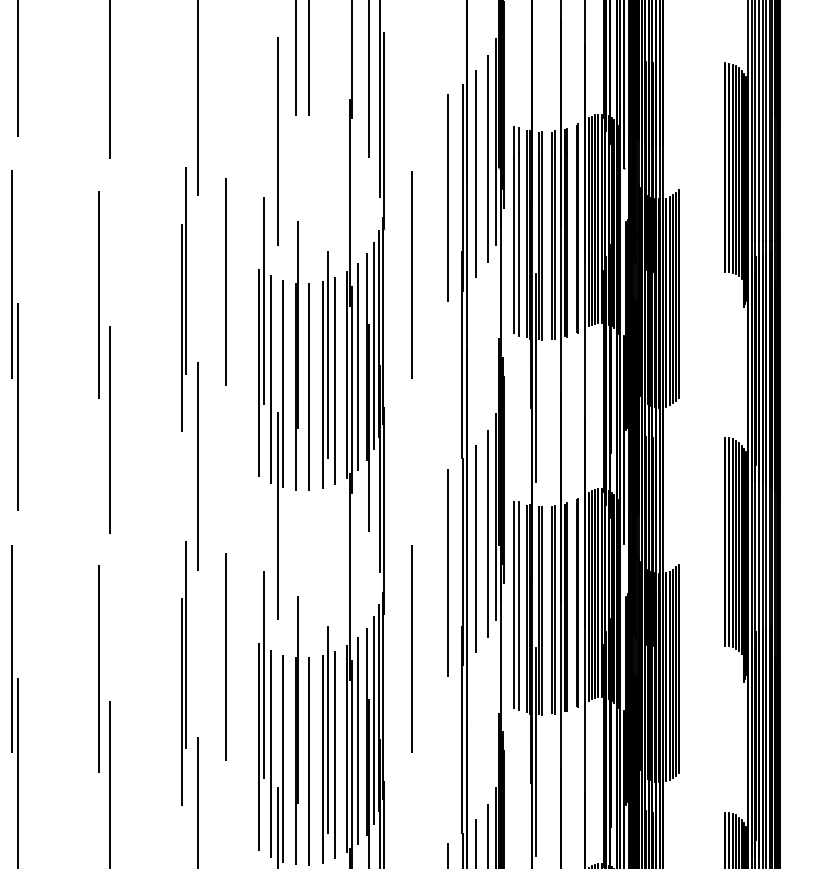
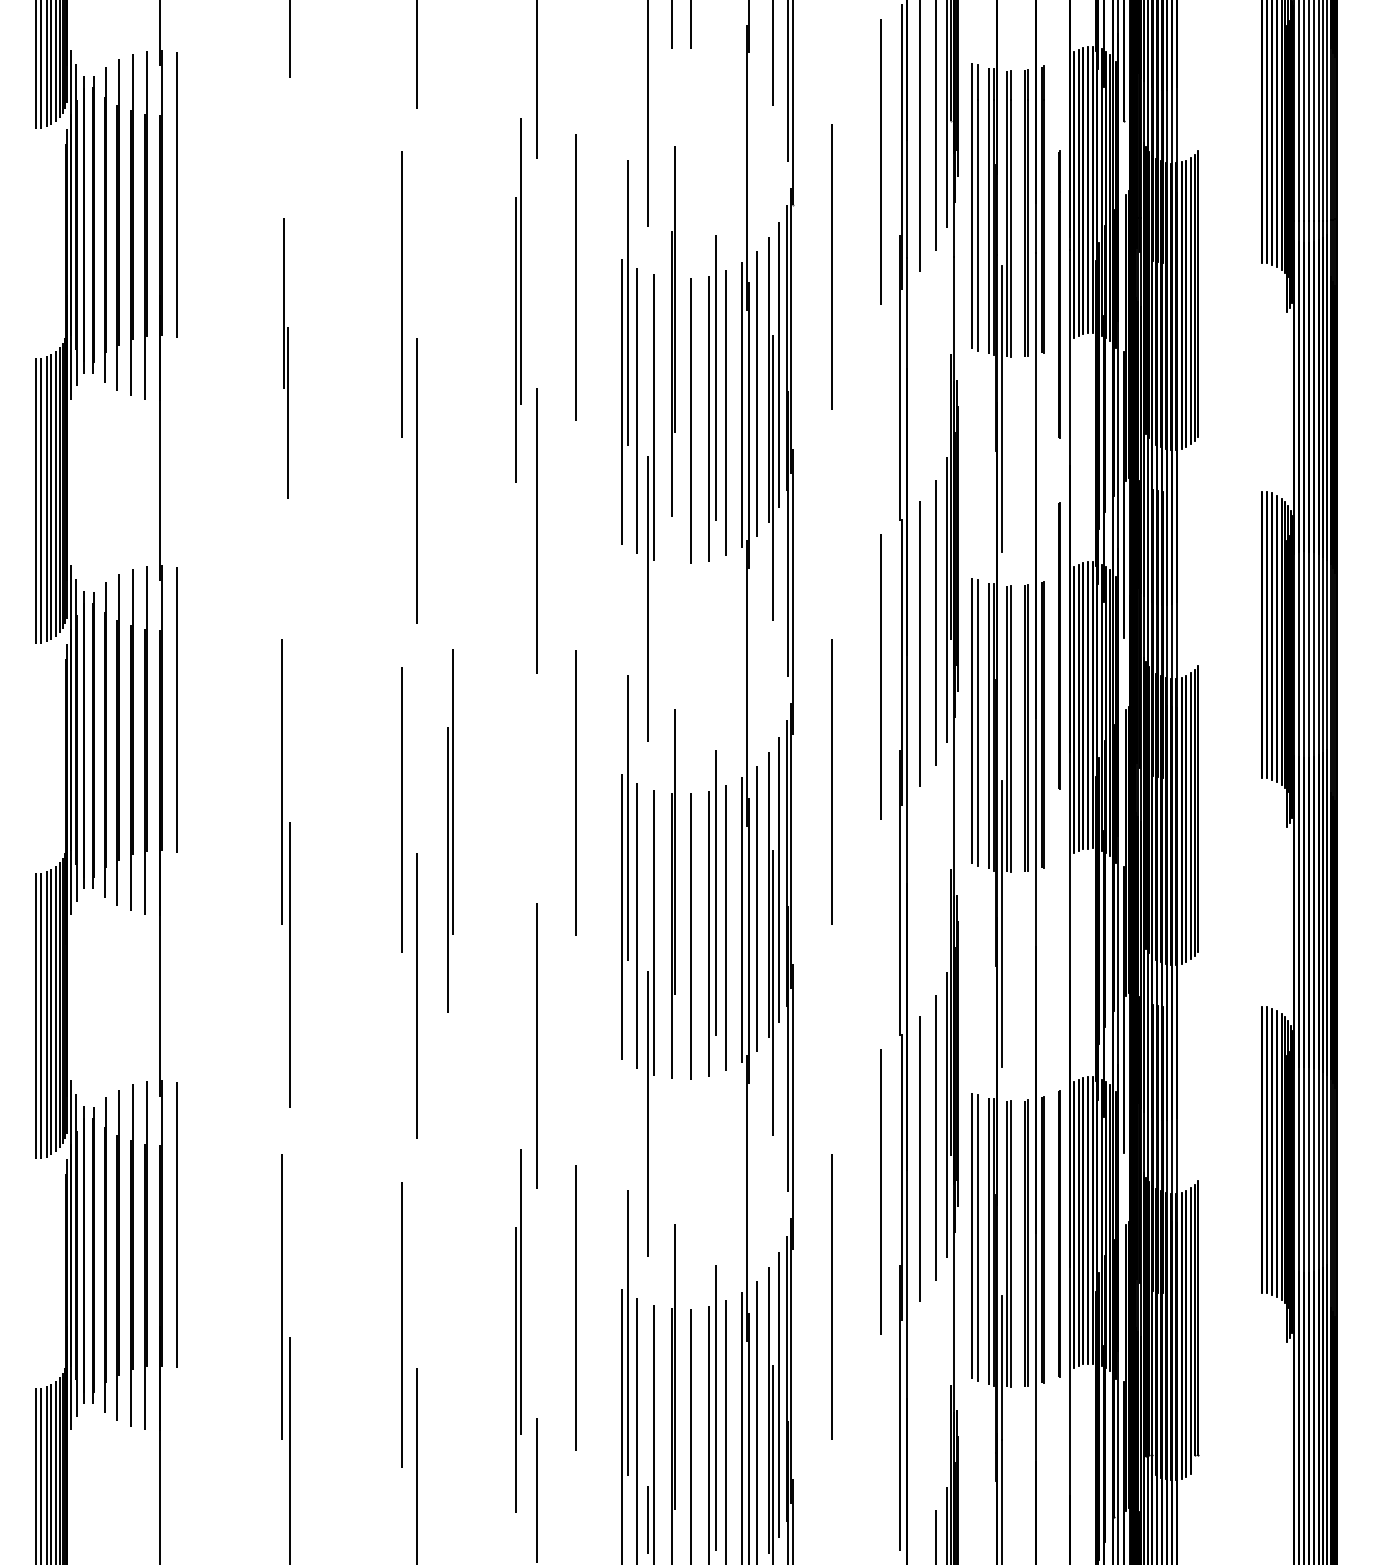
line: (577, 228) -> (1059, 294), moved
part: (14, 341) -> (285, 358), size x0.6
part: (297, 355) -> (673, 331), moved
line: (577, 602) -> (1059, 645), moved
part: (184, 673) -> (450, 830), moved

